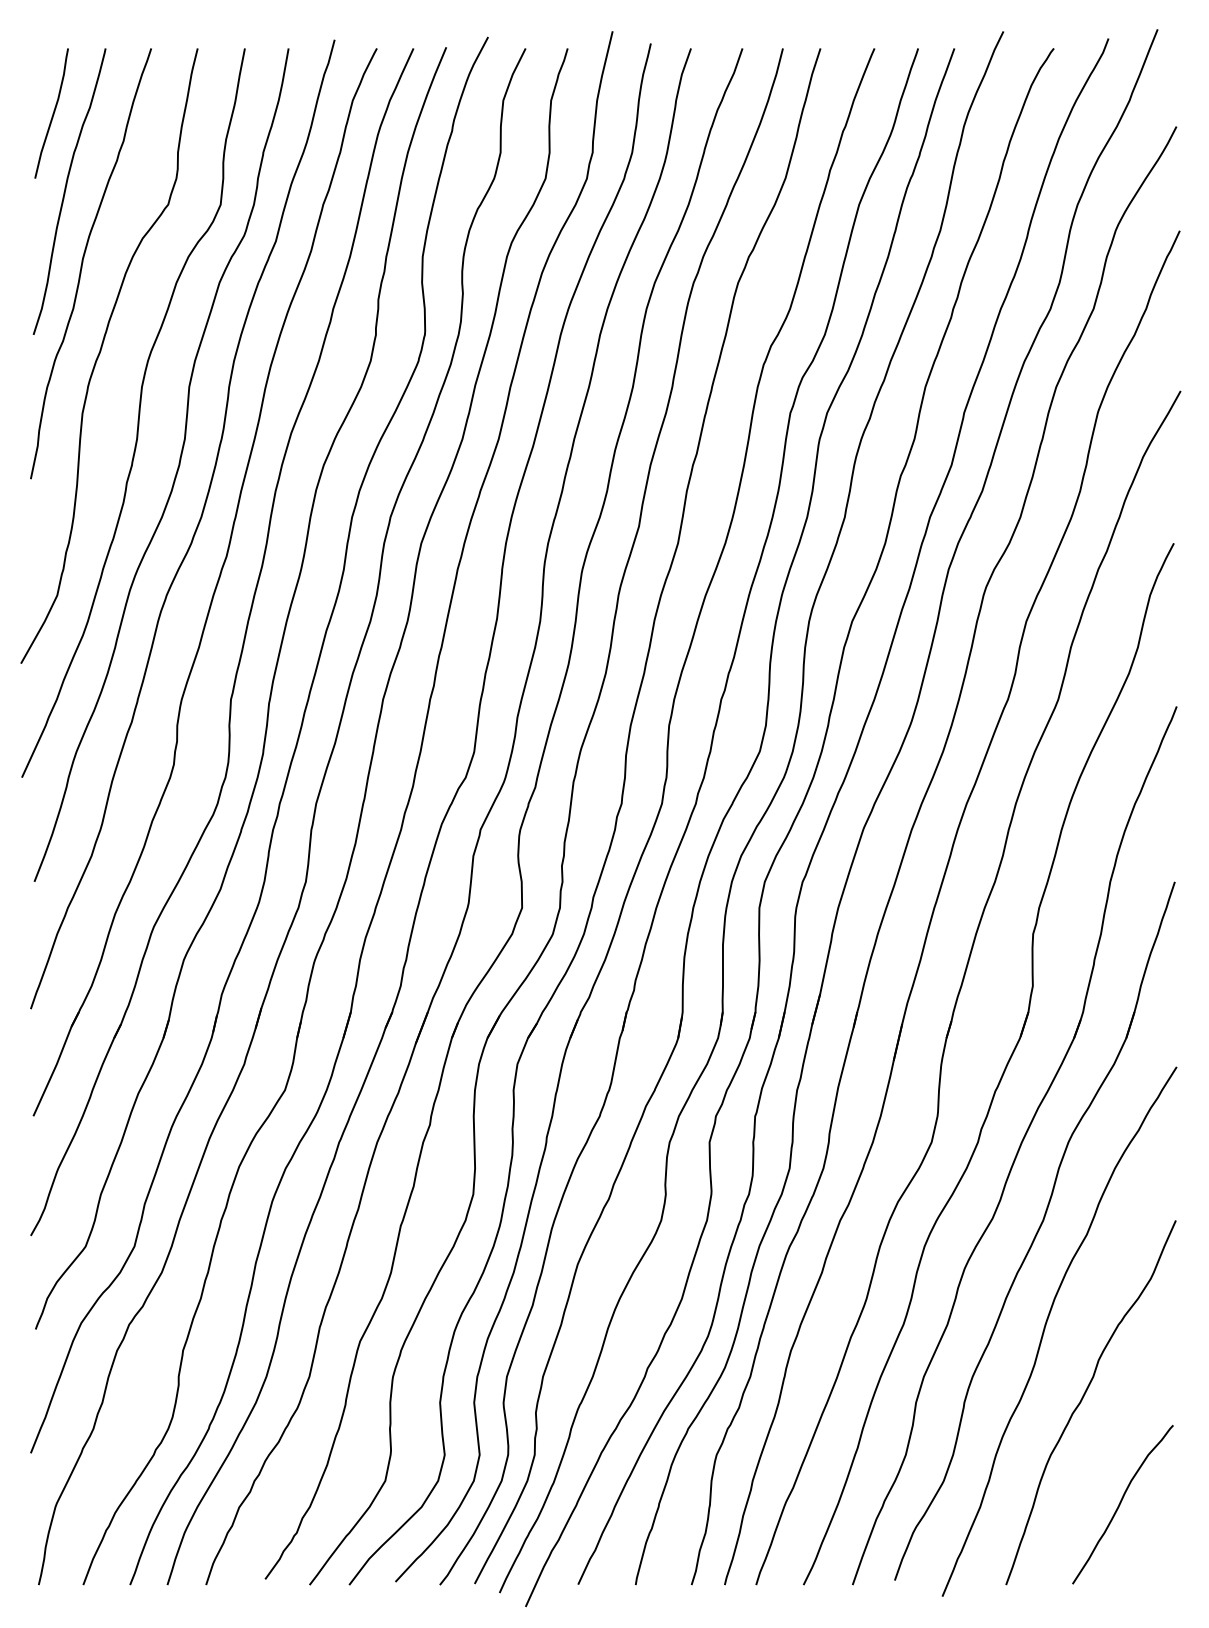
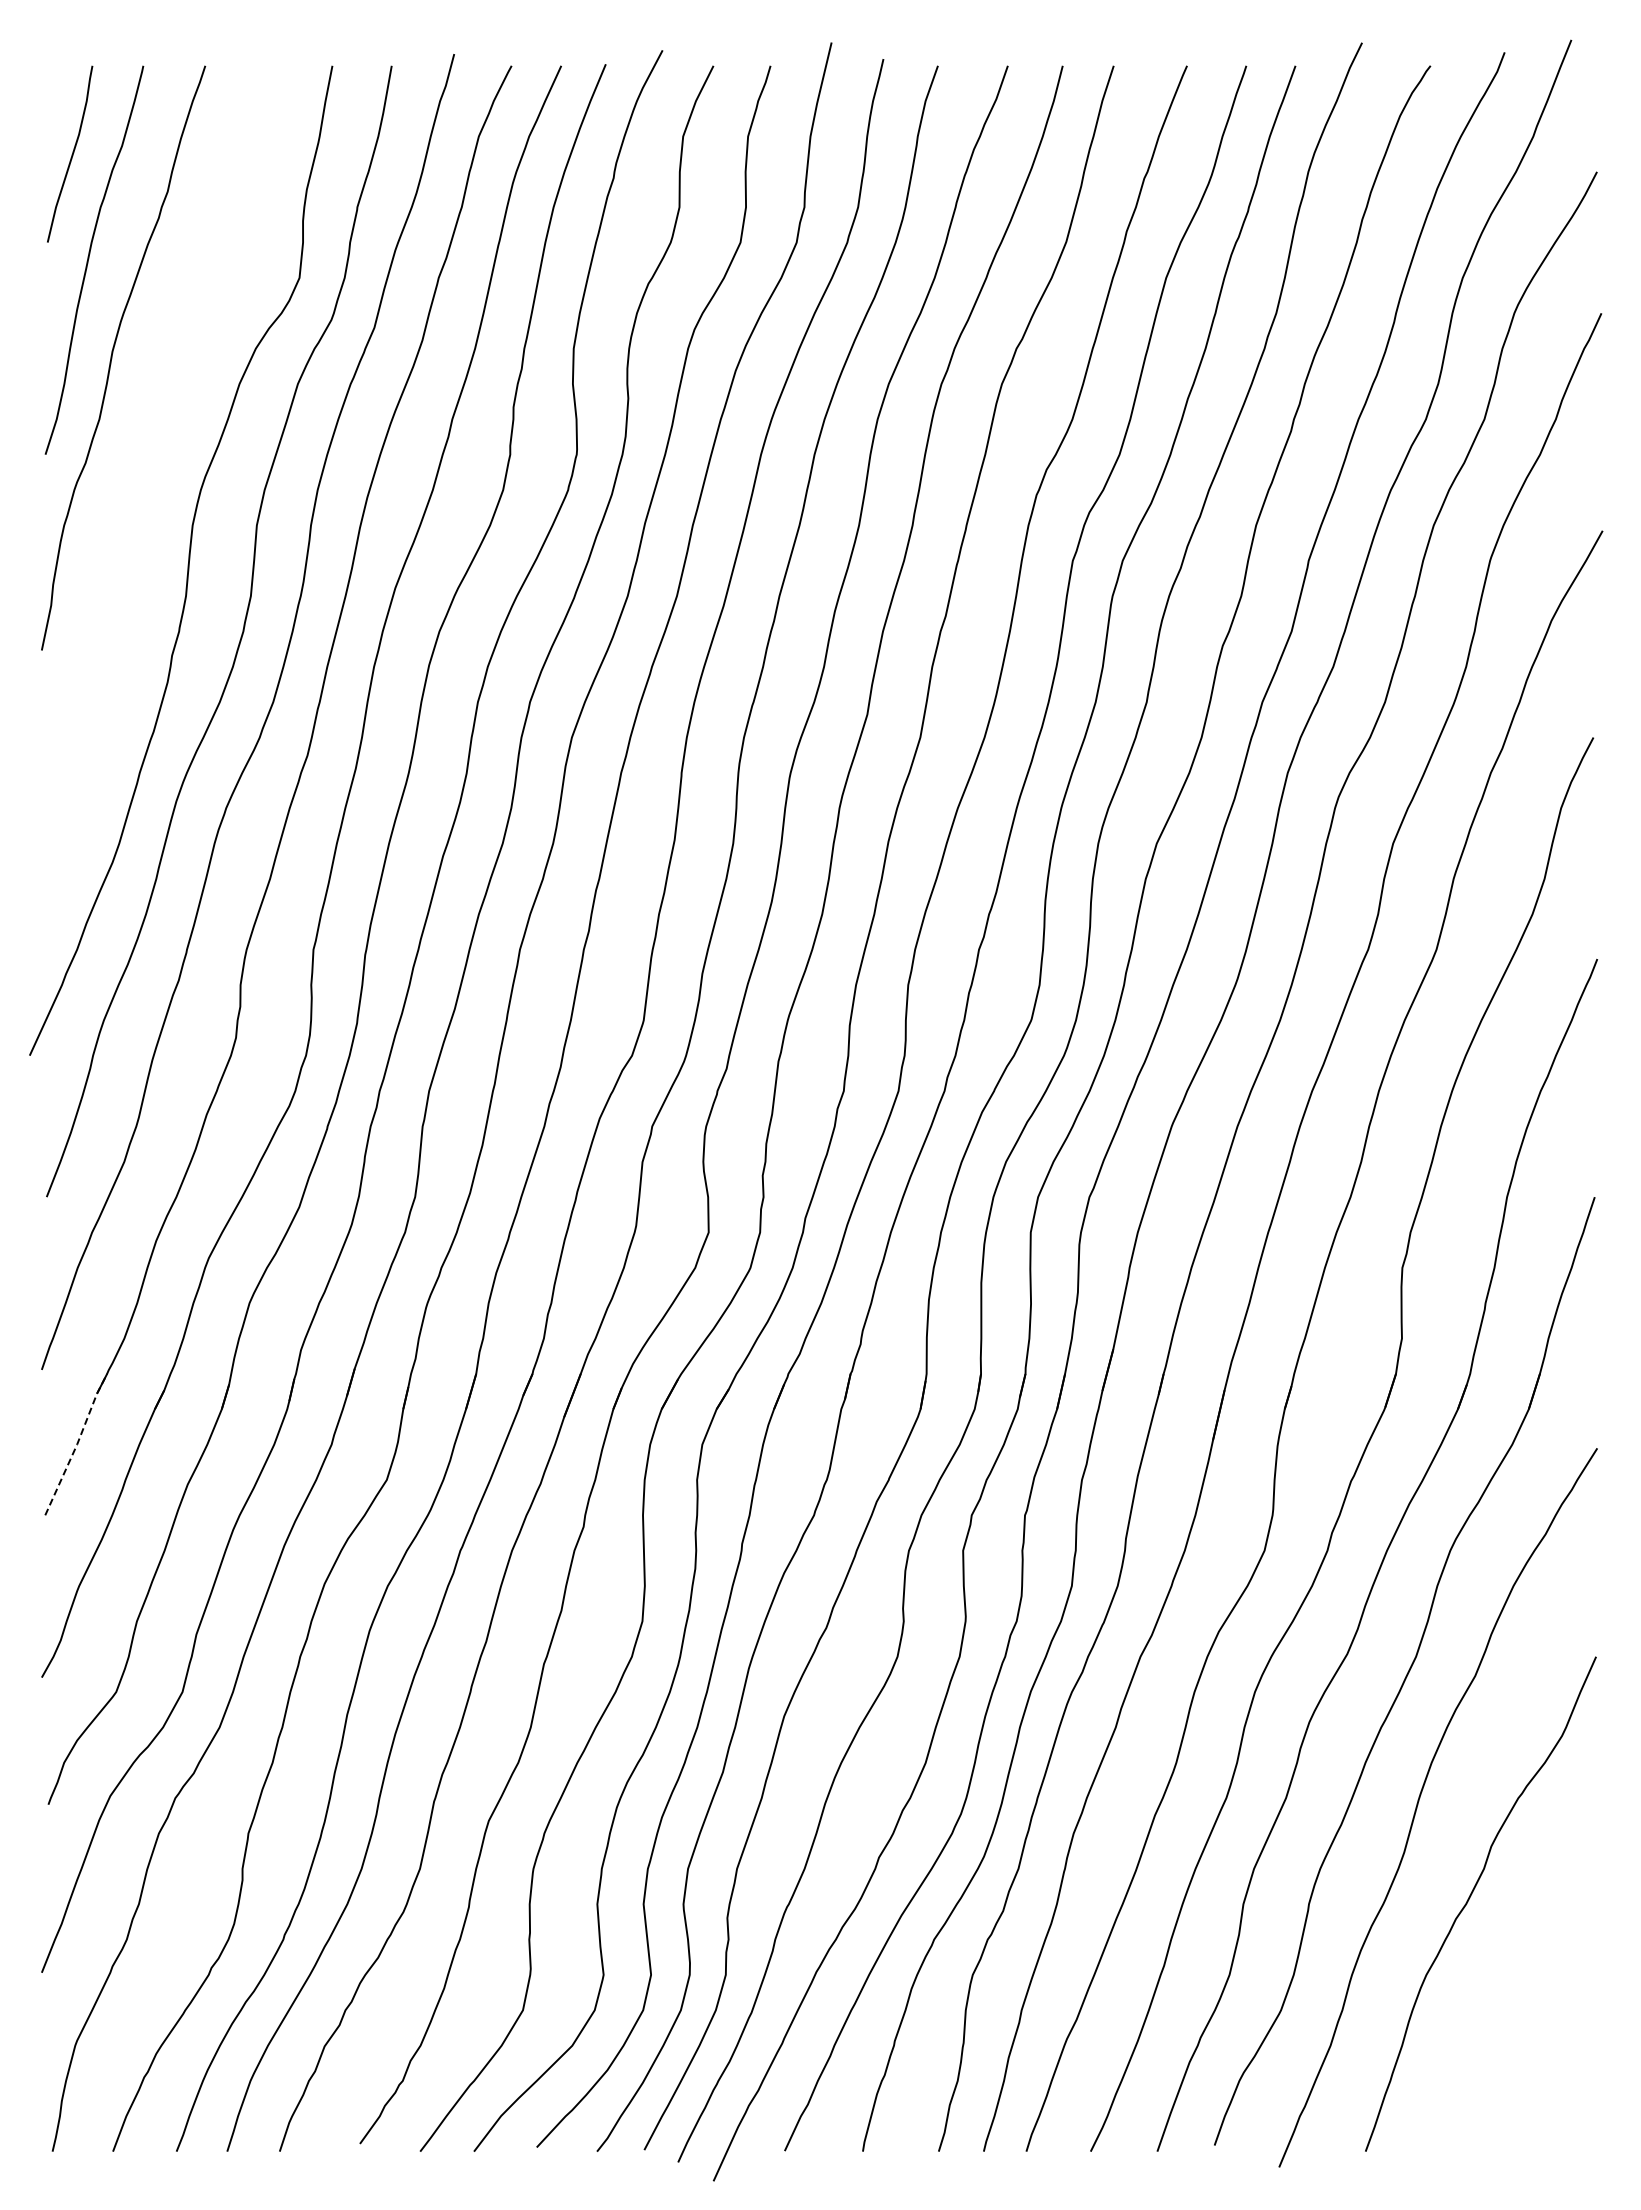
curve: (100, 353) -> (136, 479), removed
line: (57, 1064) -> (77, 1444), solid -> dashed
curve: (1120, 1503) -> (1521, 2041), removed

